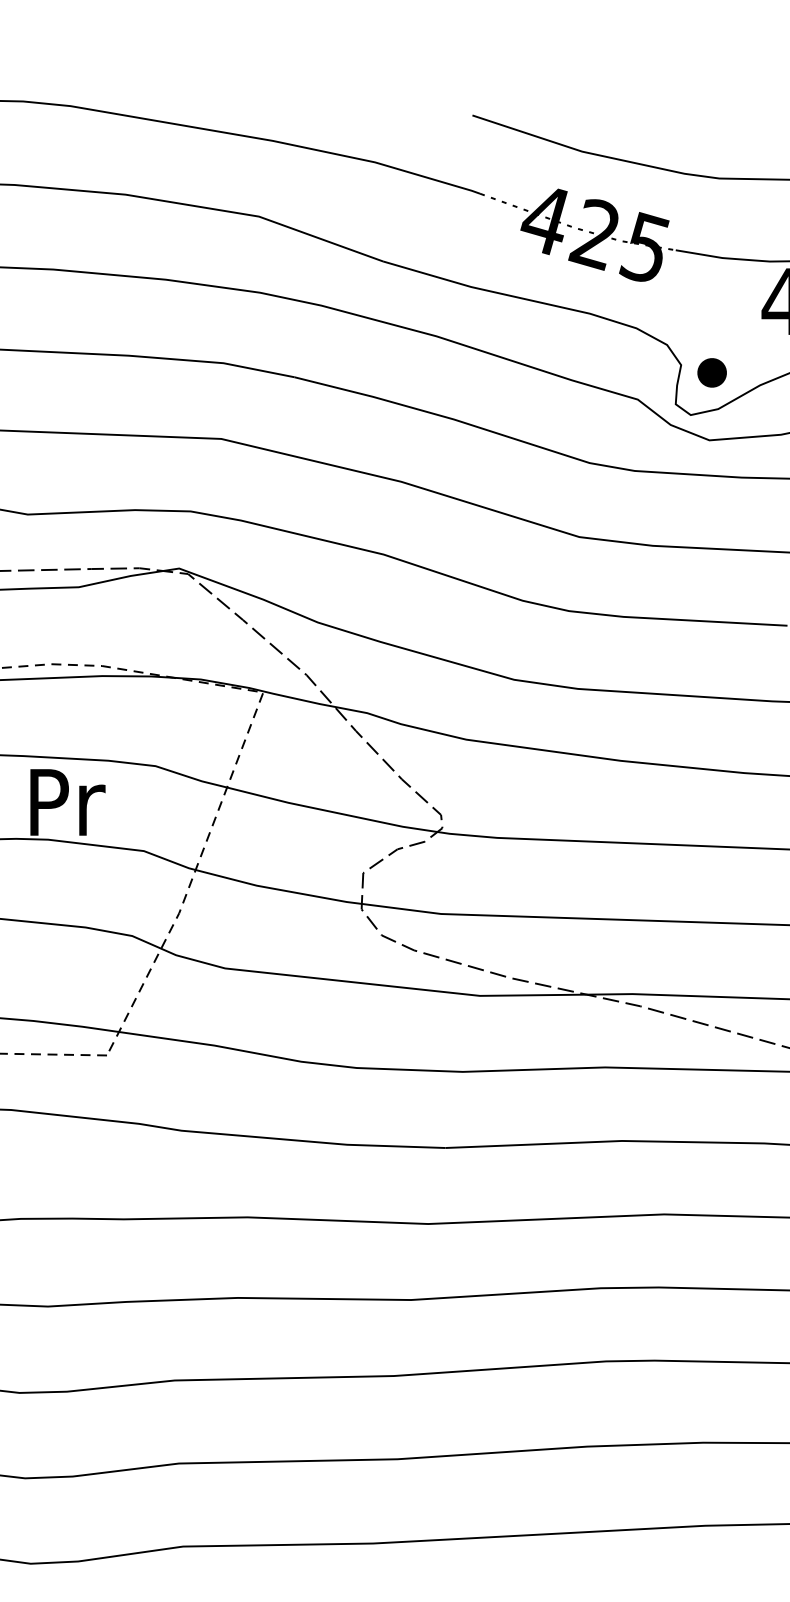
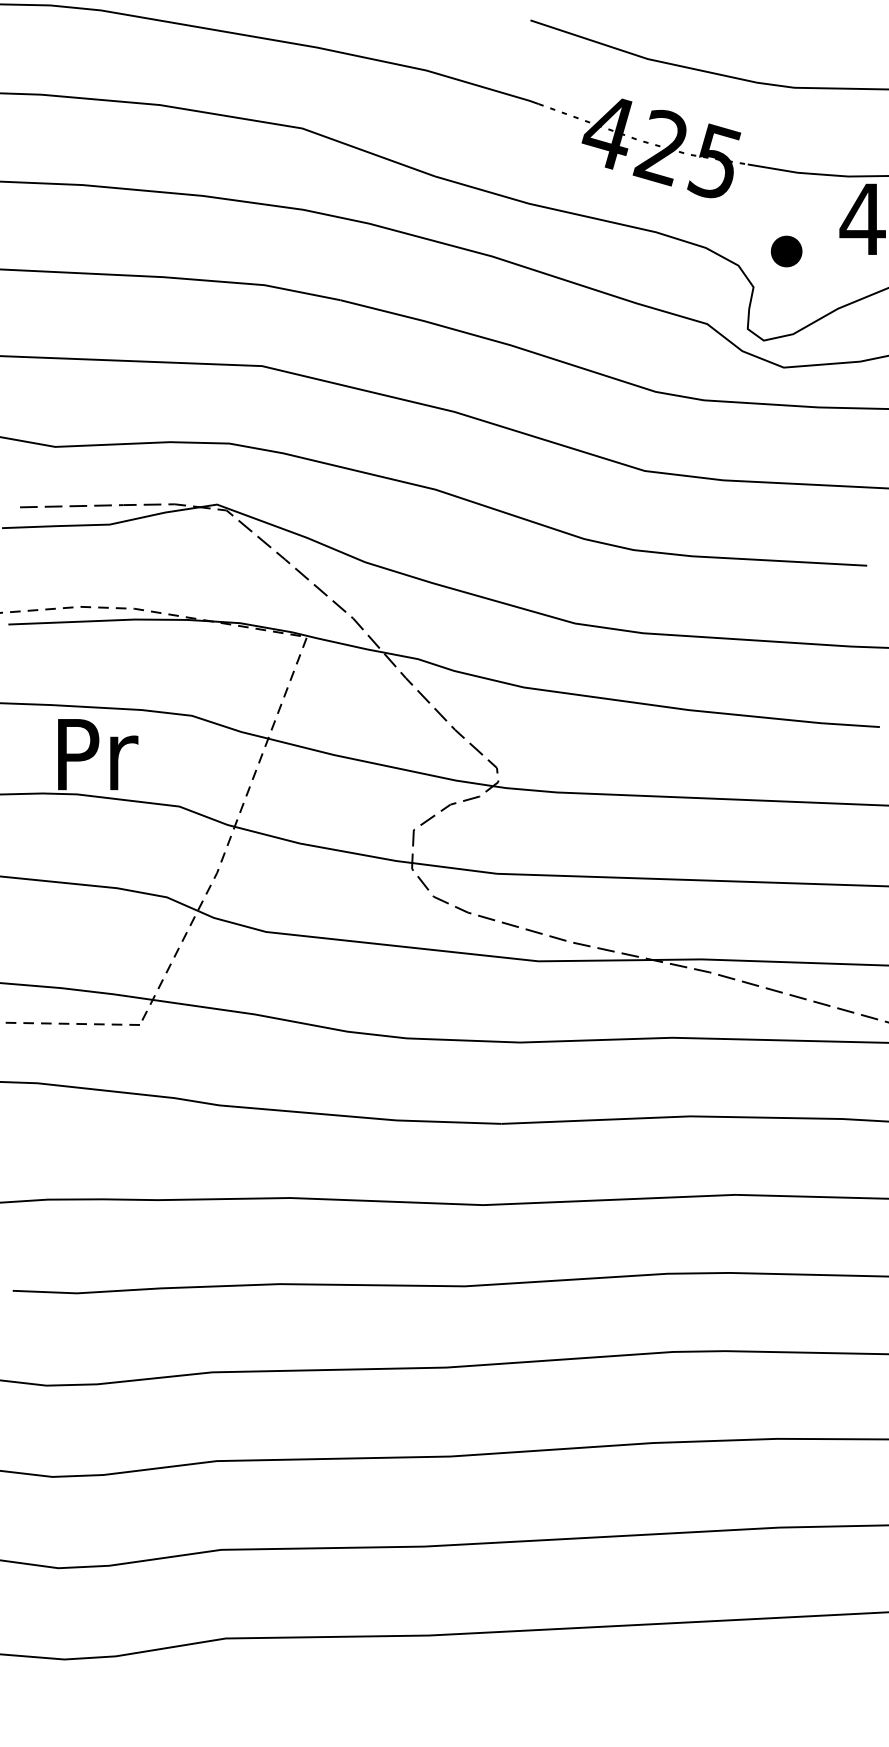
part: (712, 372) -> (786, 251), moved

